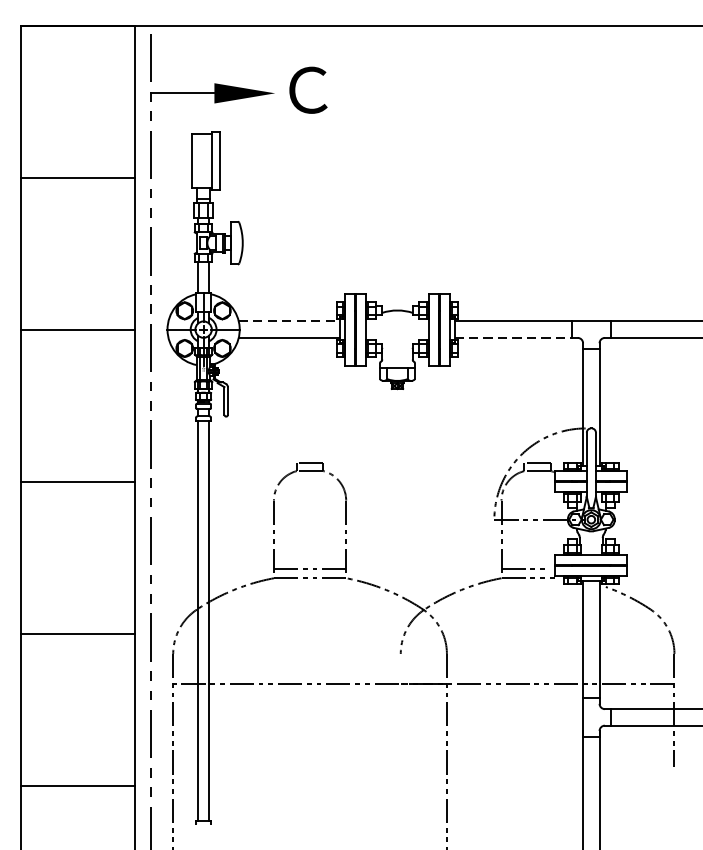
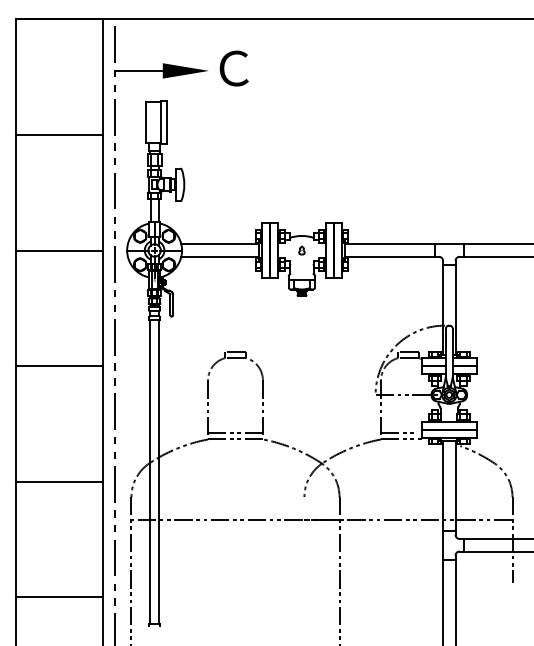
line: (289, 321) -> (219, 244), dashed -> solid
part: (396, 329) -> (301, 250), added
line: (512, 337) -> (389, 256), dashed -> solid

